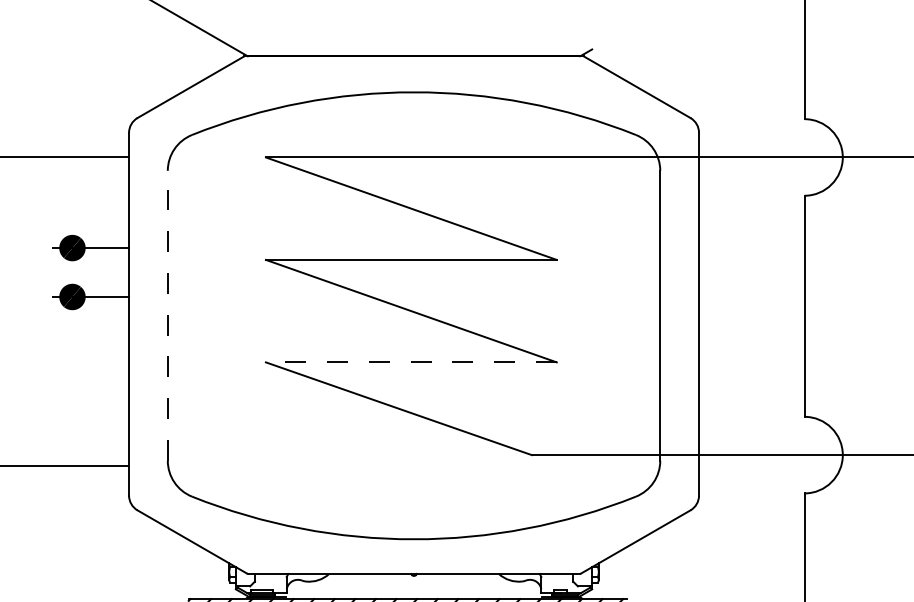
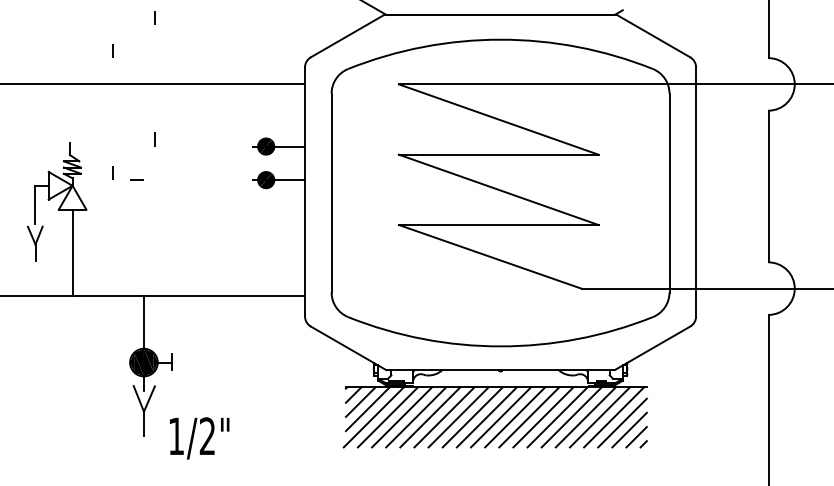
line: (167, 315) -> (331, 192), dashed -> solid
line: (411, 363) -> (498, 225), dashed -> solid

